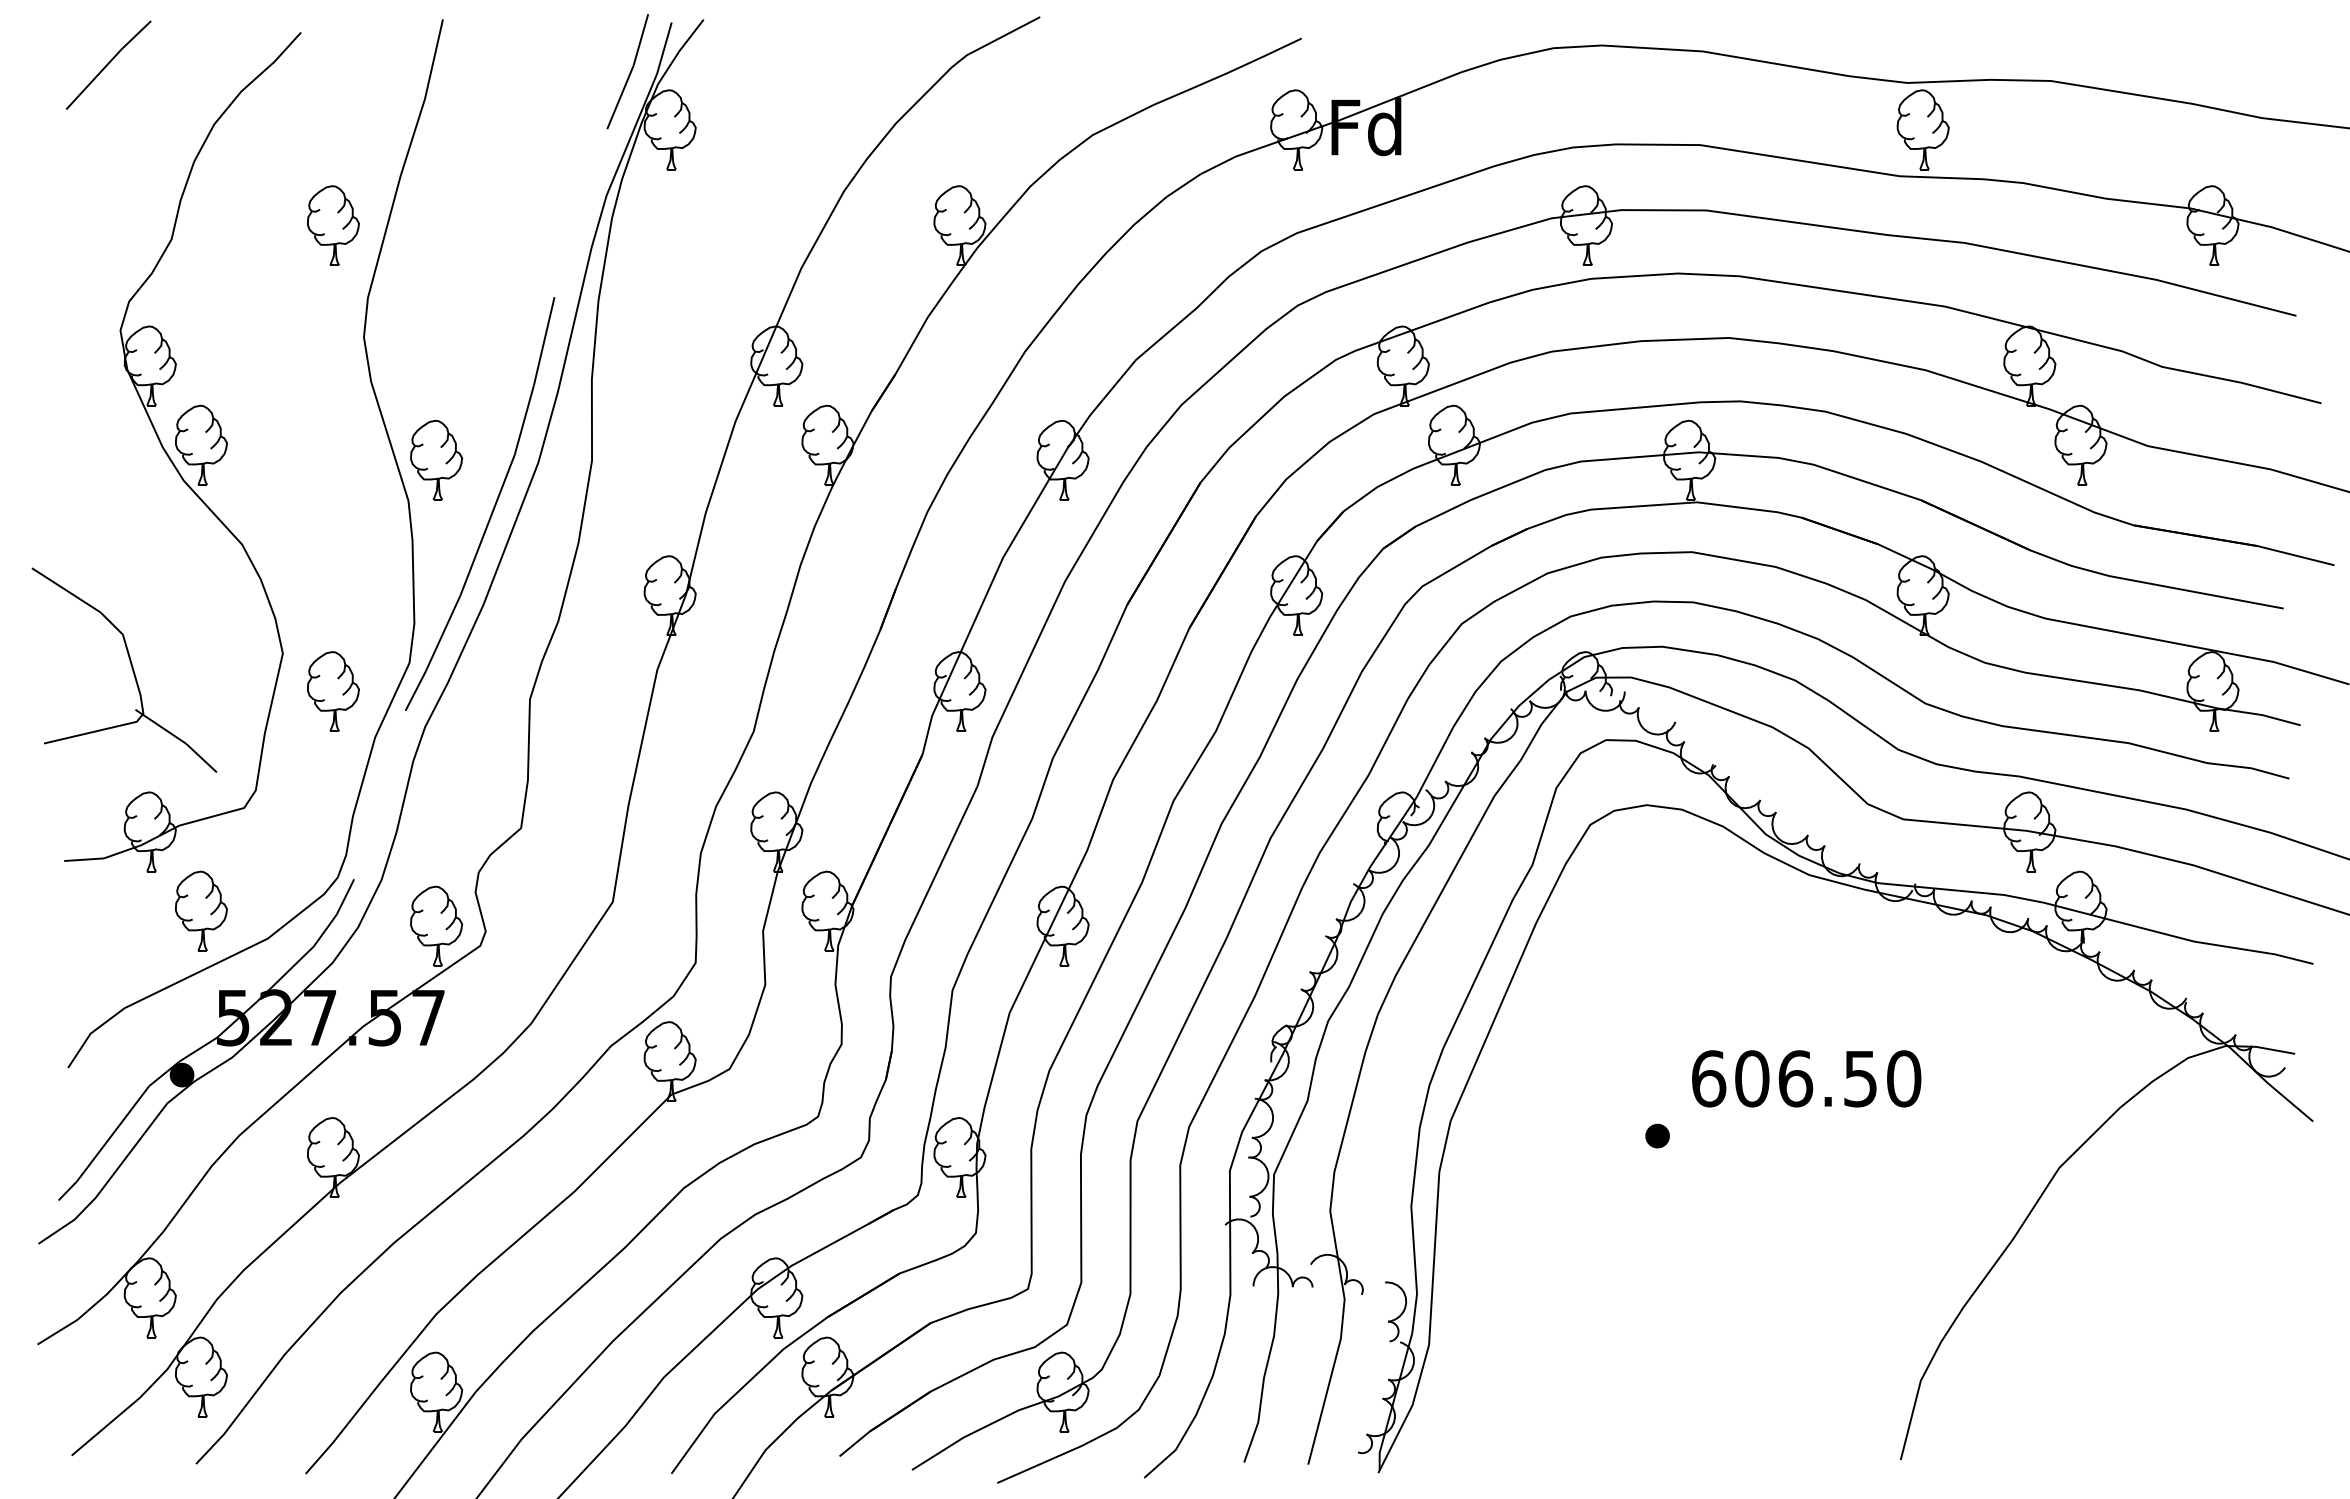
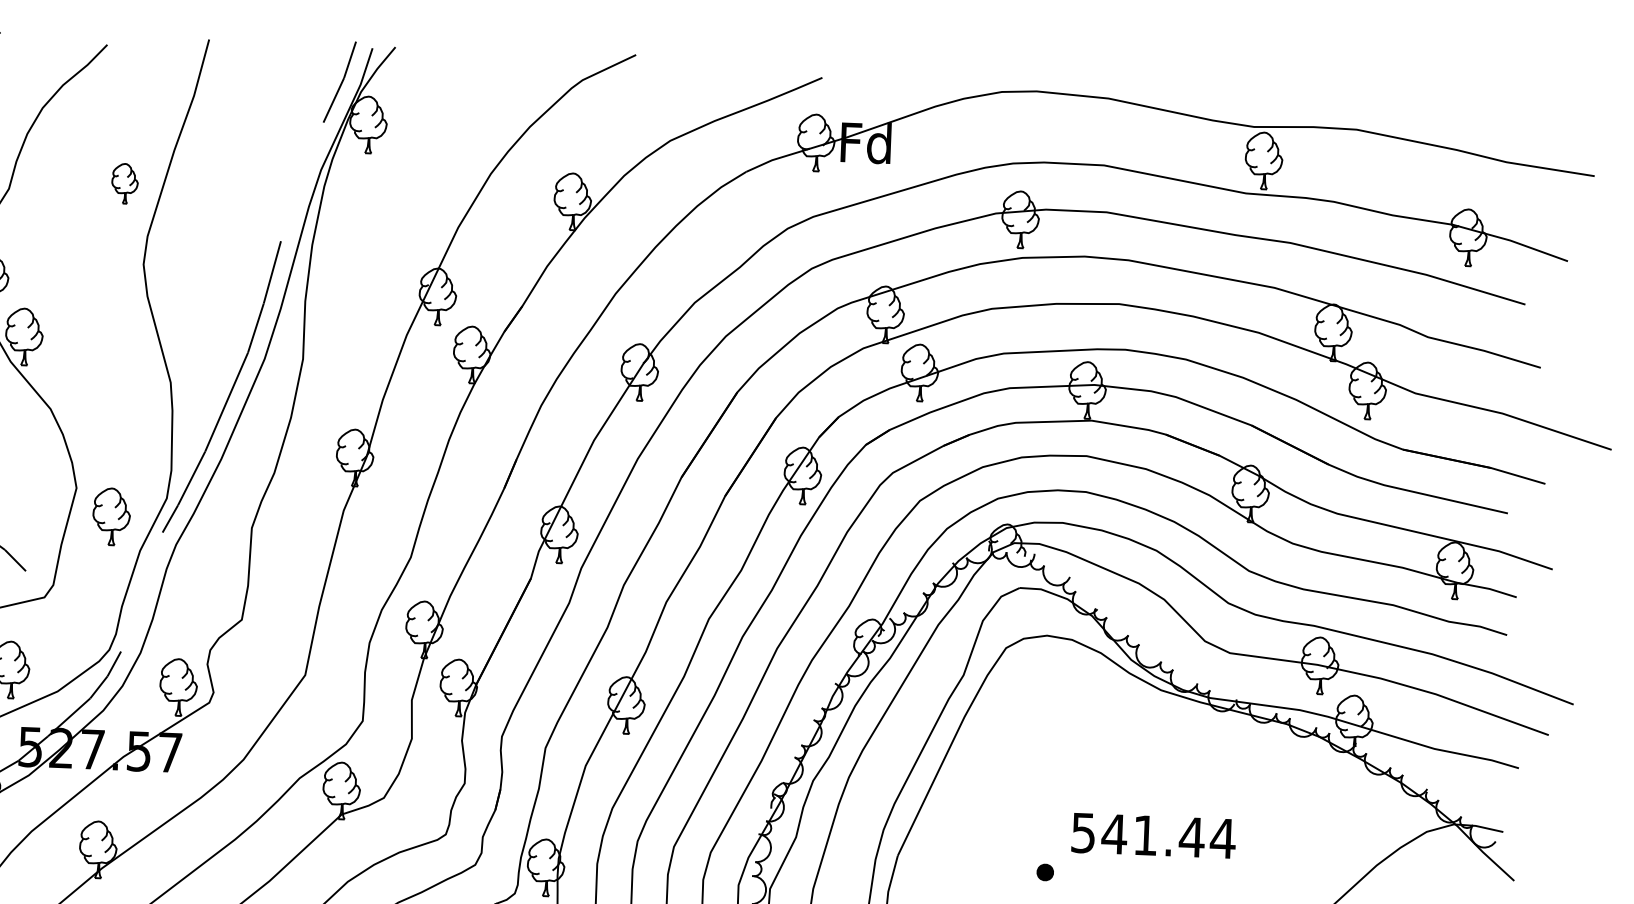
part: (333, 225) -> (125, 183), size x0.7
part: (436, 459) -> (191, 353), removed
text: (1807, 1078) -> (1154, 835), 606.50 -> 541.44

